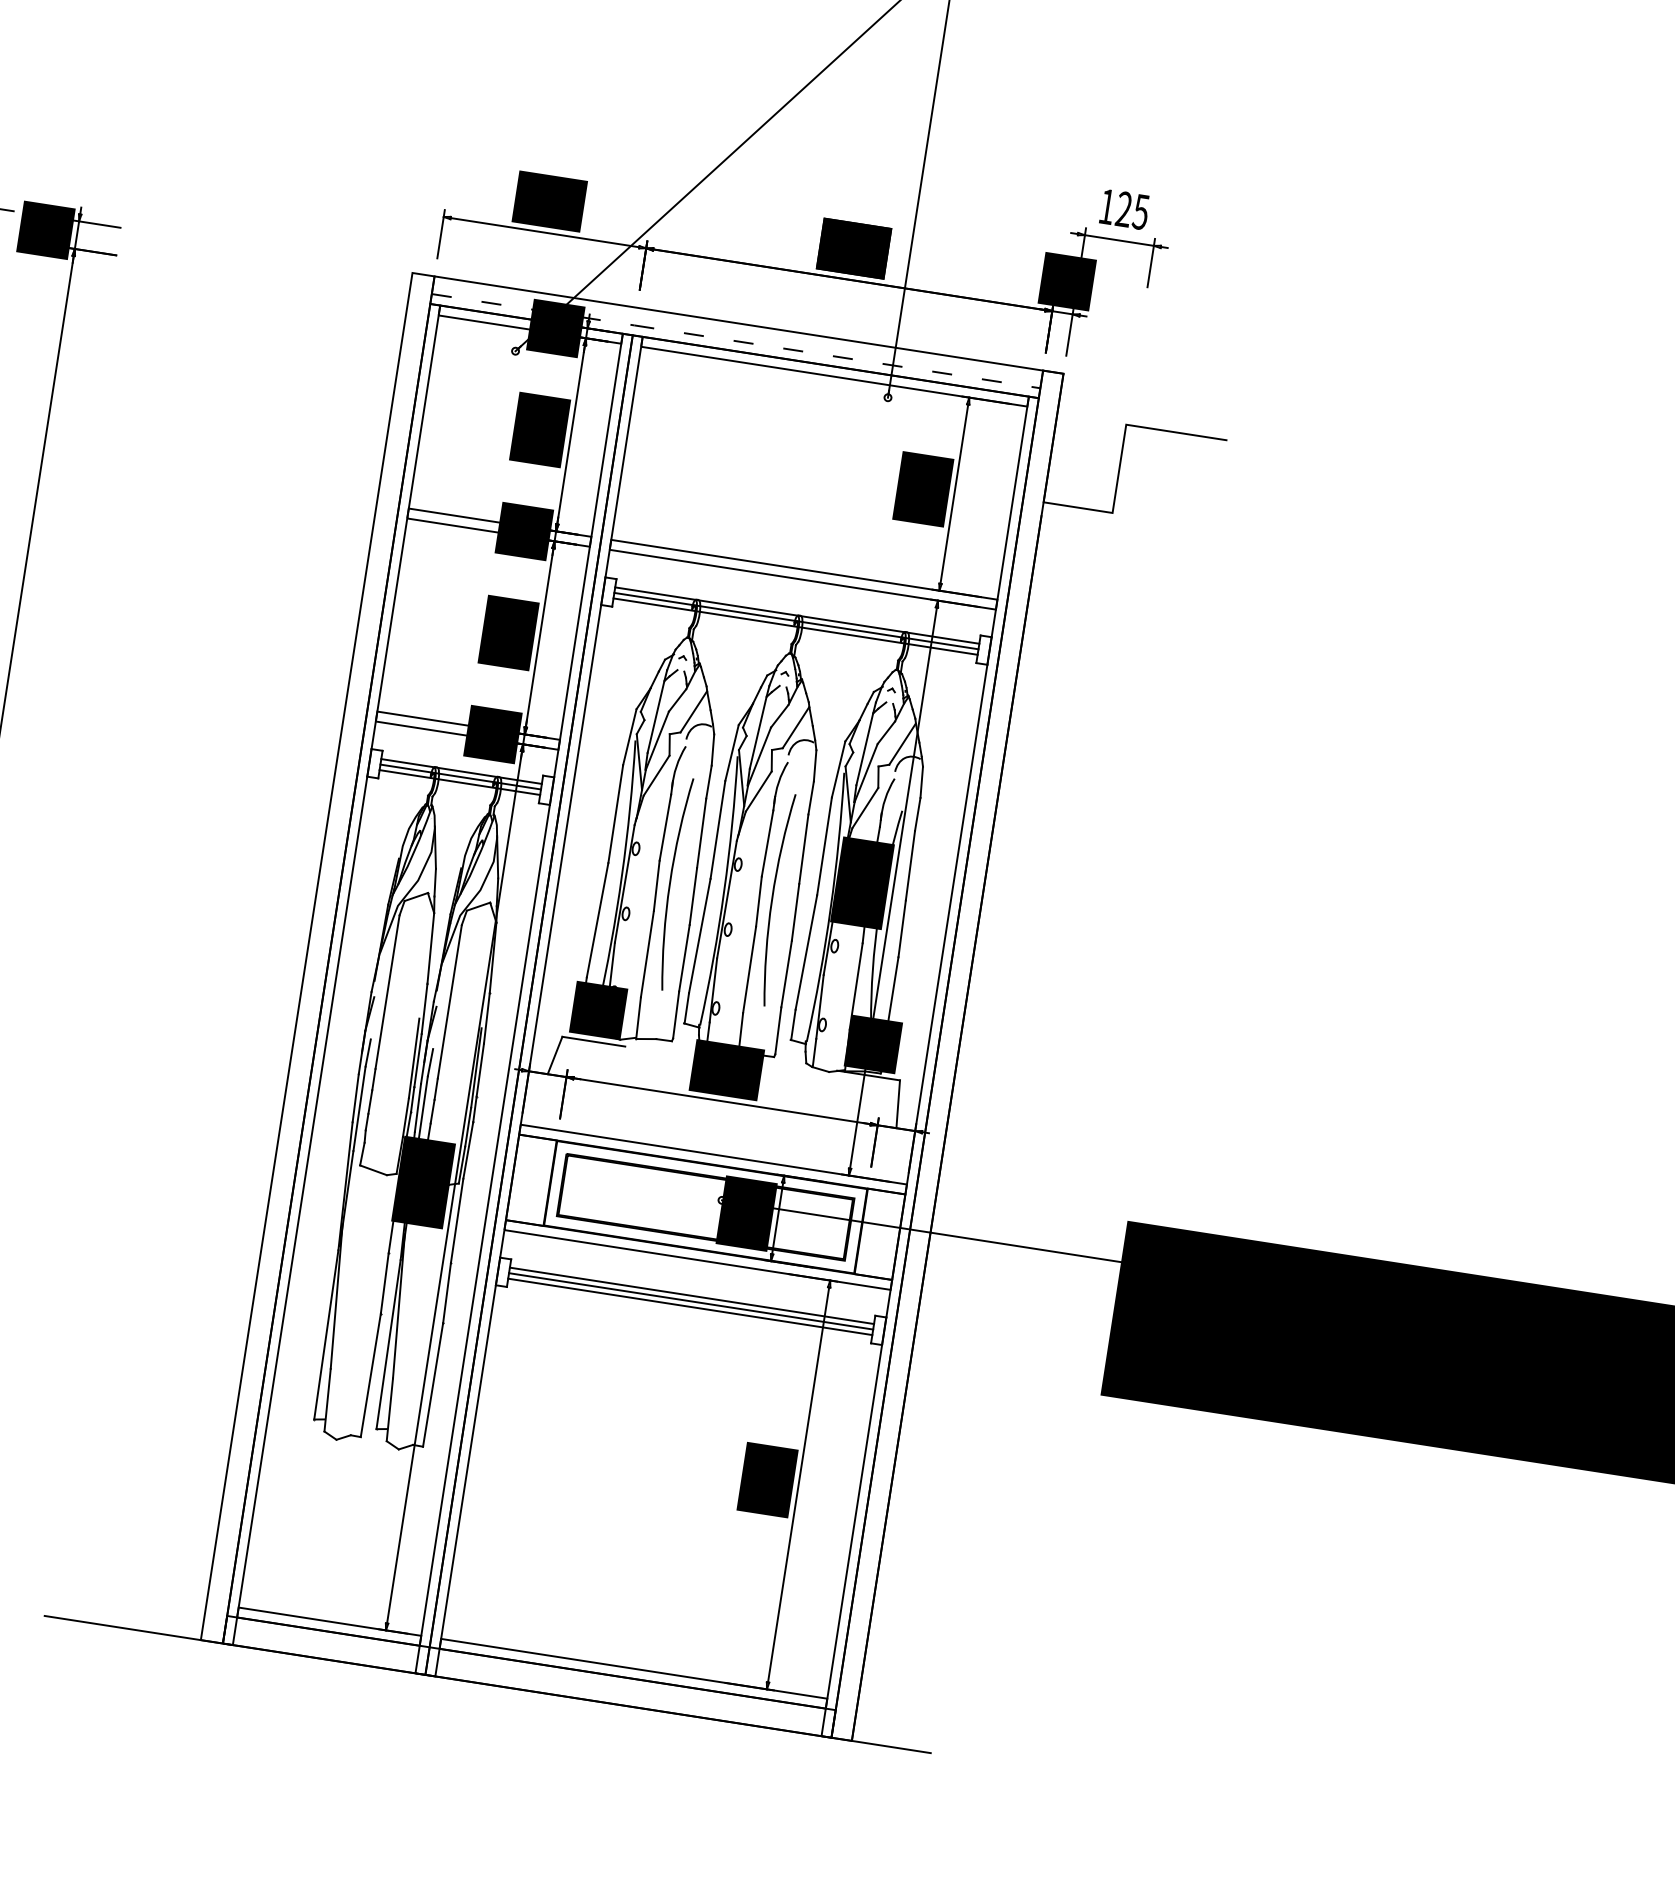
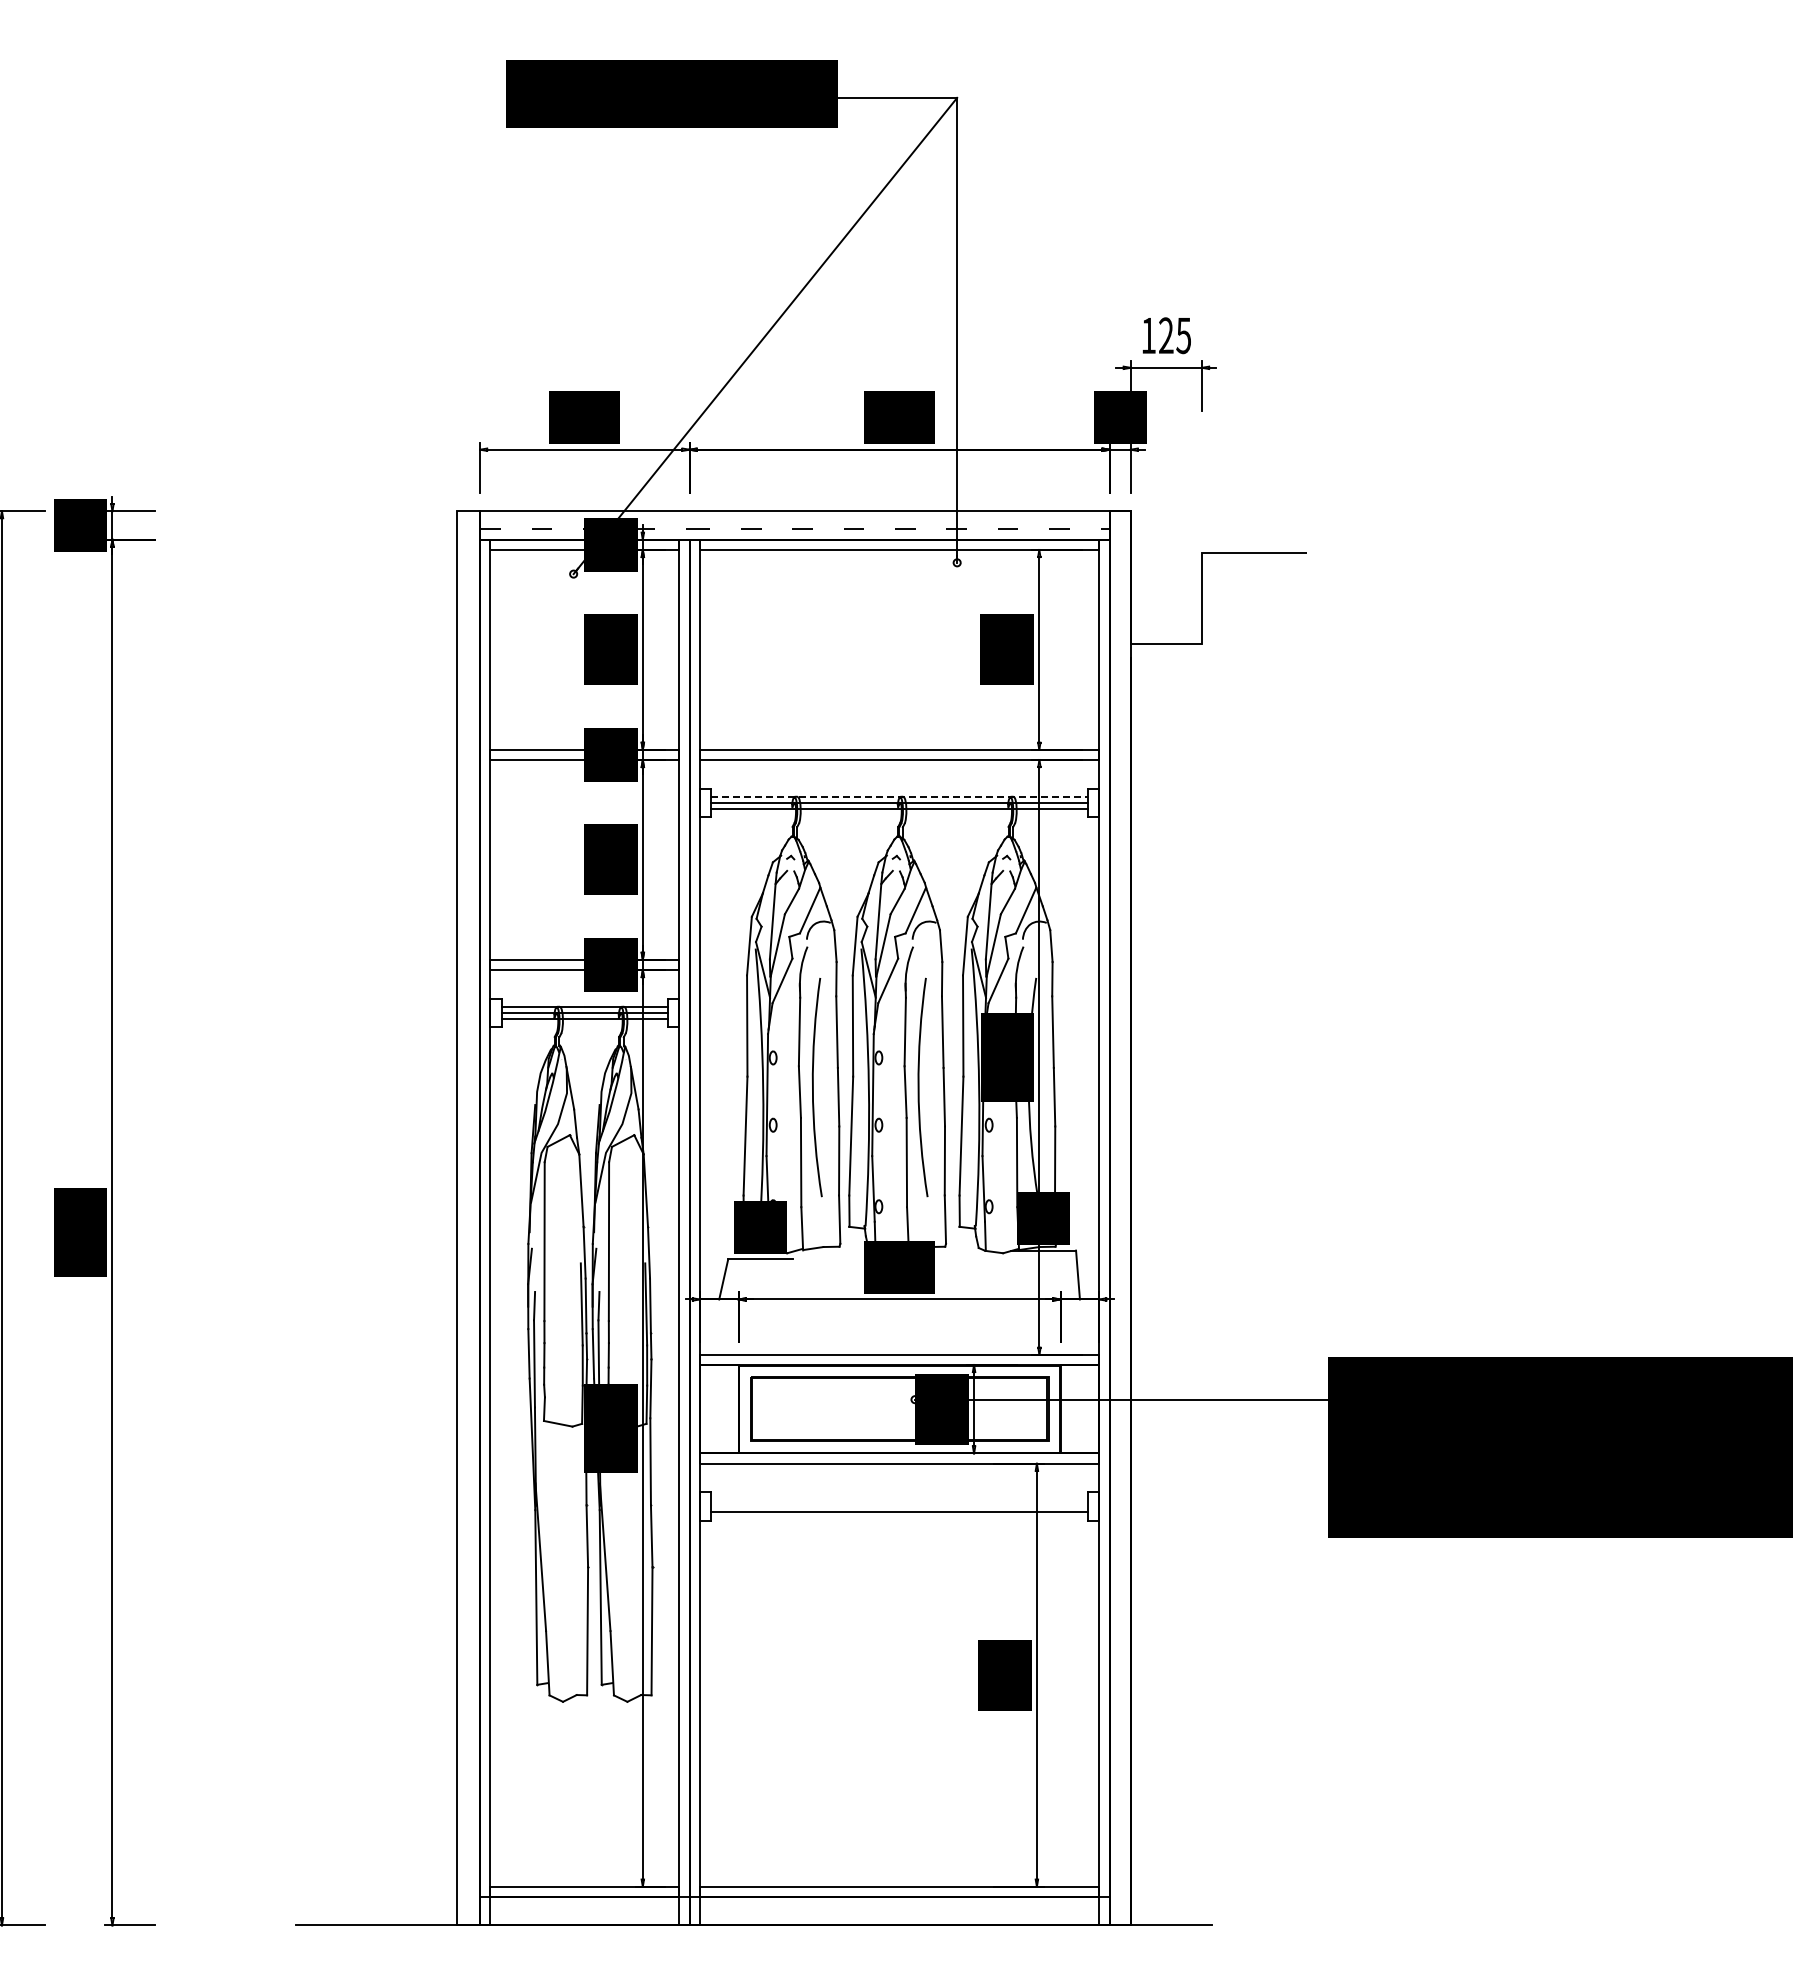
line: (798, 616) -> (900, 797), solid -> dashed
line: (691, 1295) -> (899, 1500), removed
line: (691, 1301) -> (899, 1506), removed

